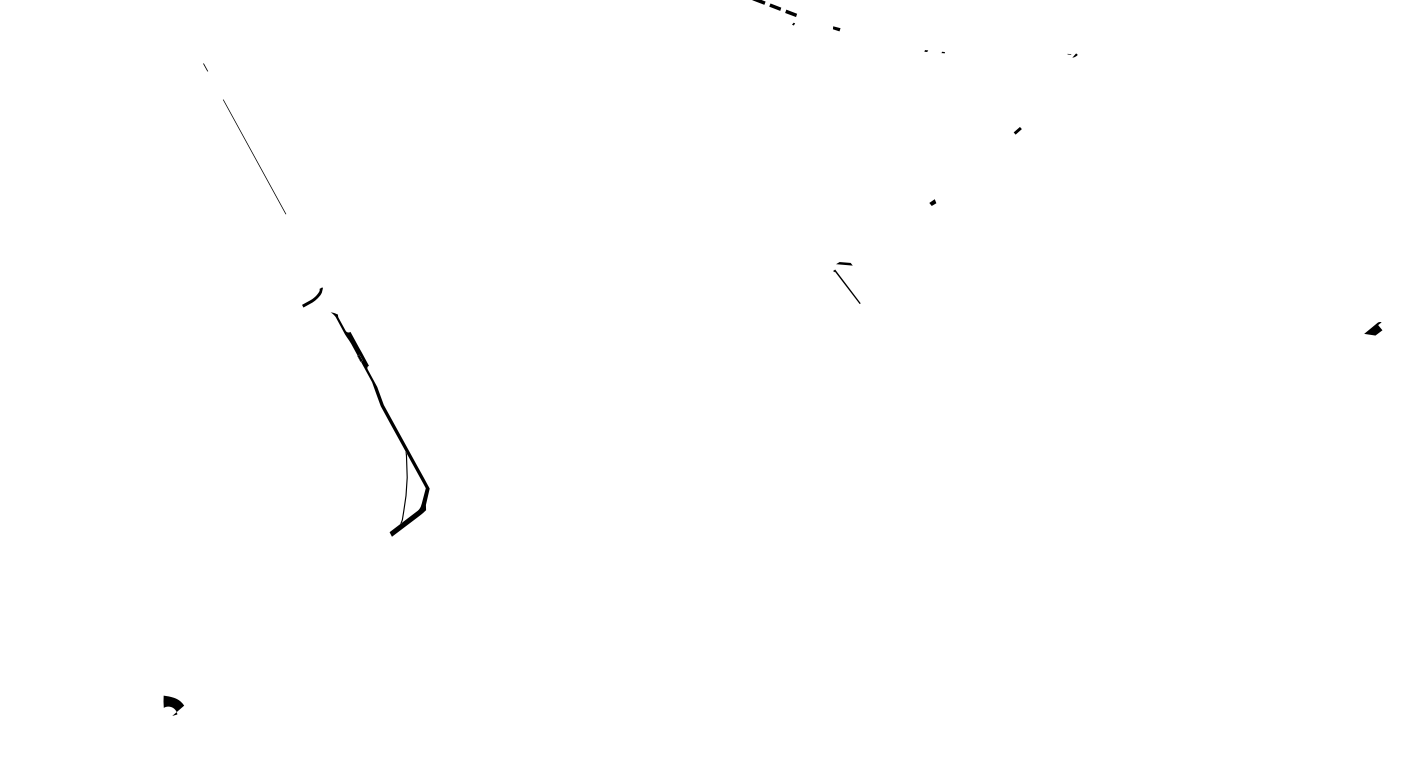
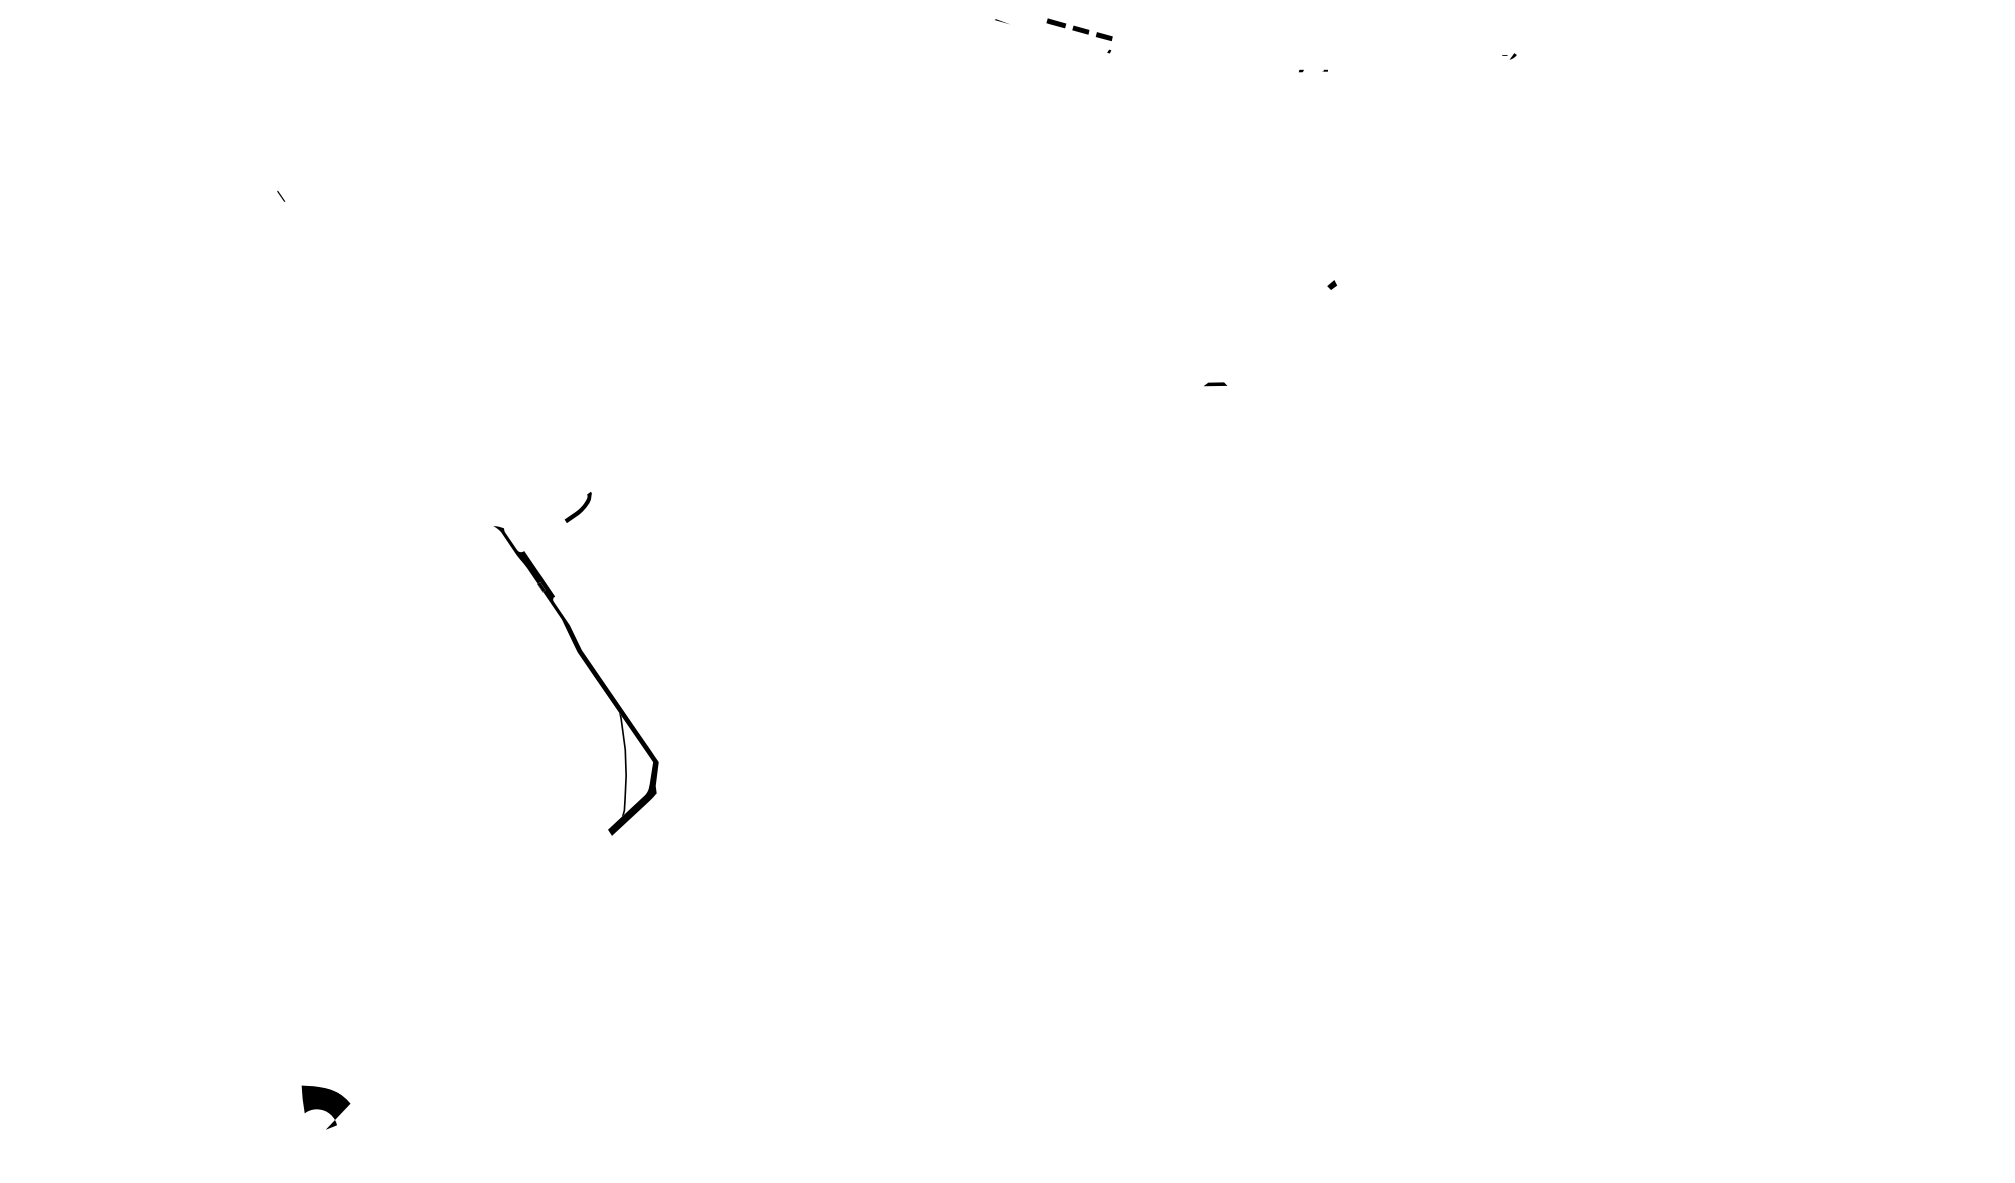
fill: (836, 29) -> (1170, 52), removed
fill: (1017, 130) -> (1442, 171), removed
line: (254, 157) -> (363, 316), removed
part: (846, 286) -> (1221, 416), removed
part: (311, 297) -> (577, 507), moved
fill: (1373, 328) -> (1975, 401), removed
part: (173, 705) -> (325, 1106), size x1.6

